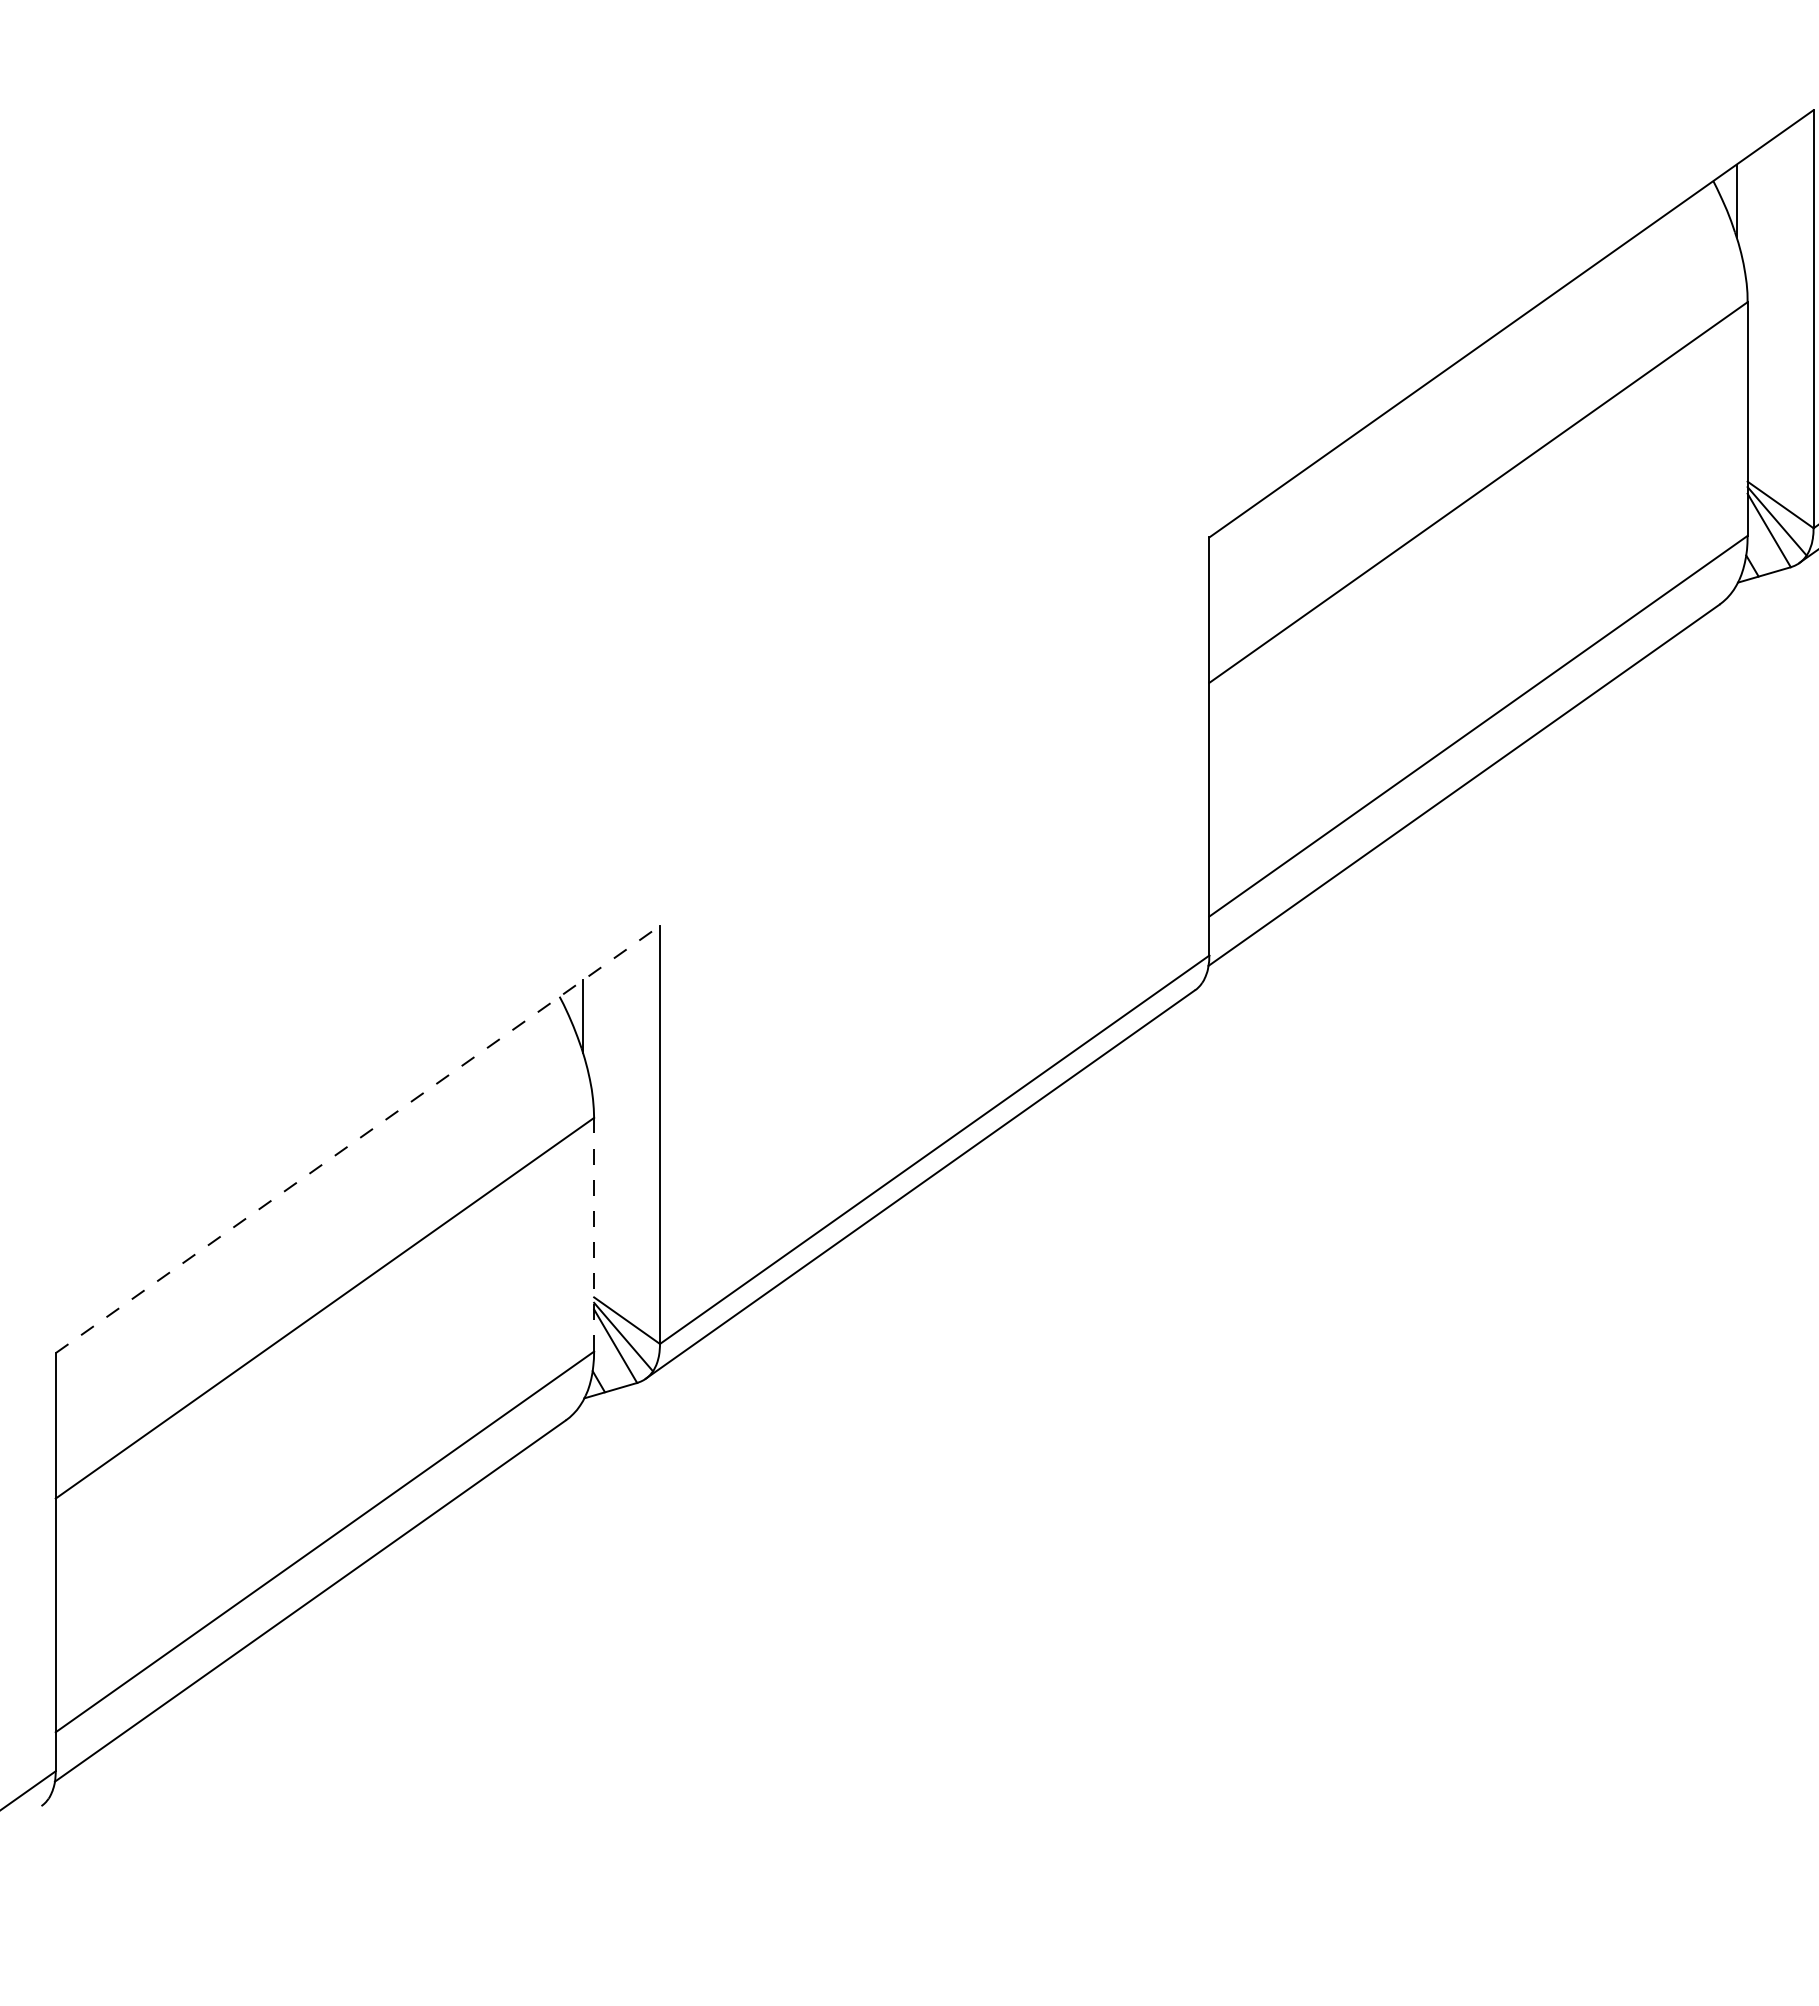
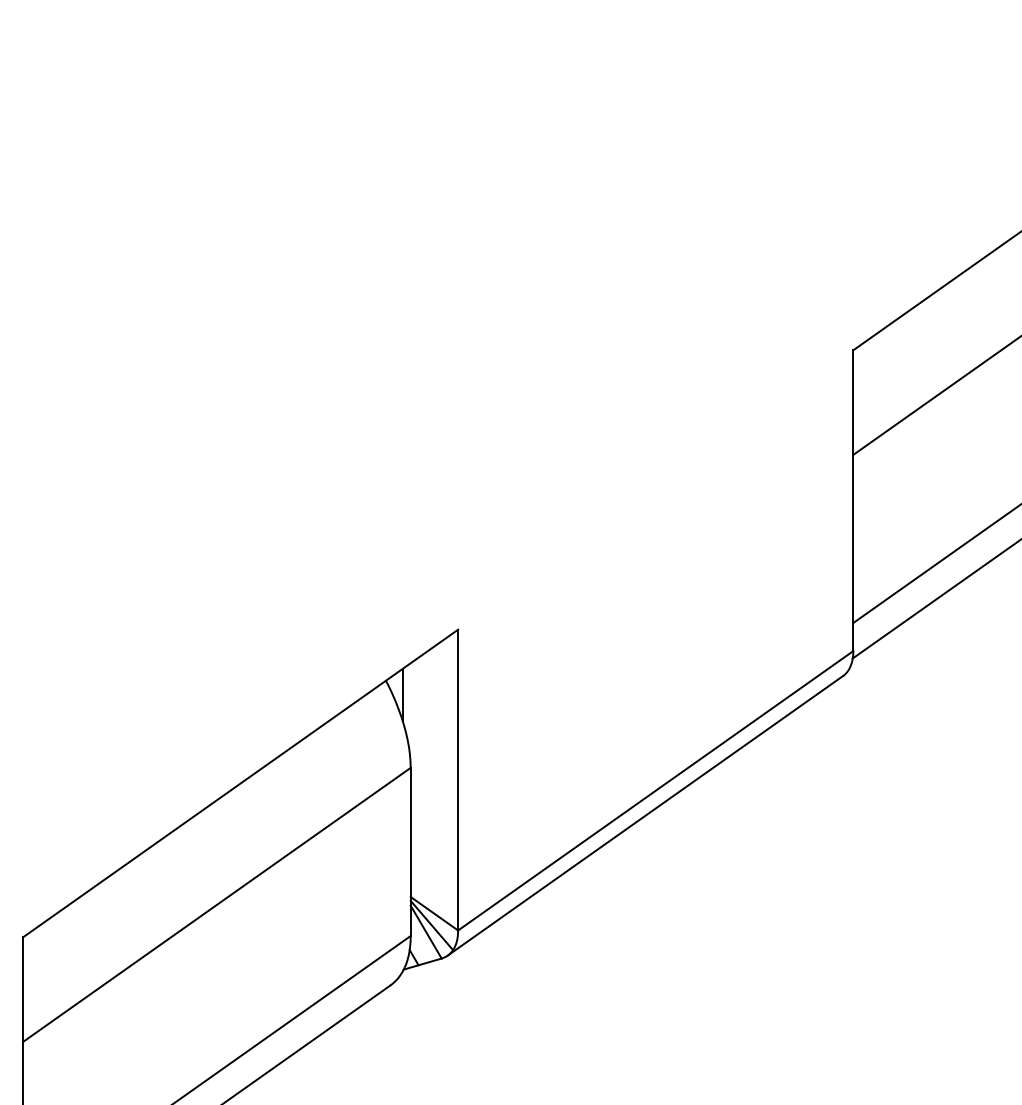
line: (358, 1139) -> (241, 783), dashed -> solid
line: (594, 1234) -> (410, 851), dashed -> solid

